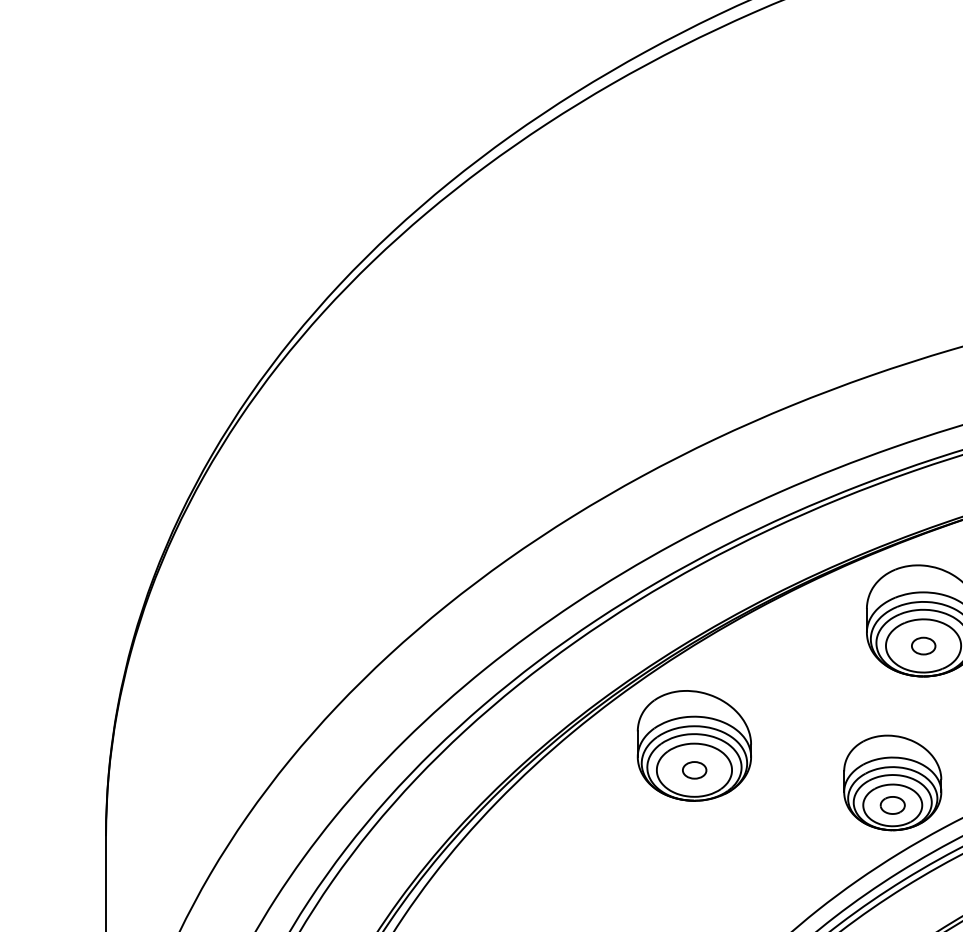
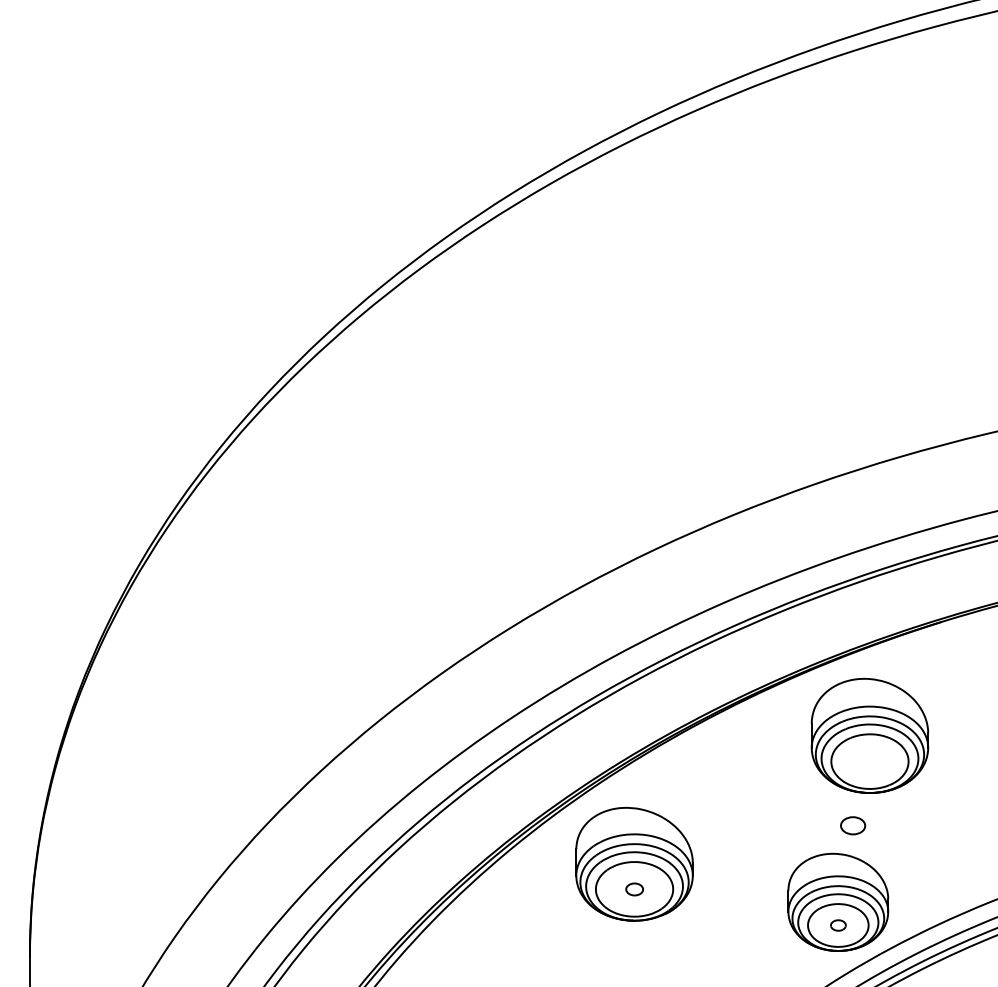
part: (924, 645) -> (853, 825), moved
part: (694, 770) -> (634, 889), size x0.7
part: (892, 805) -> (838, 925), size x0.6

